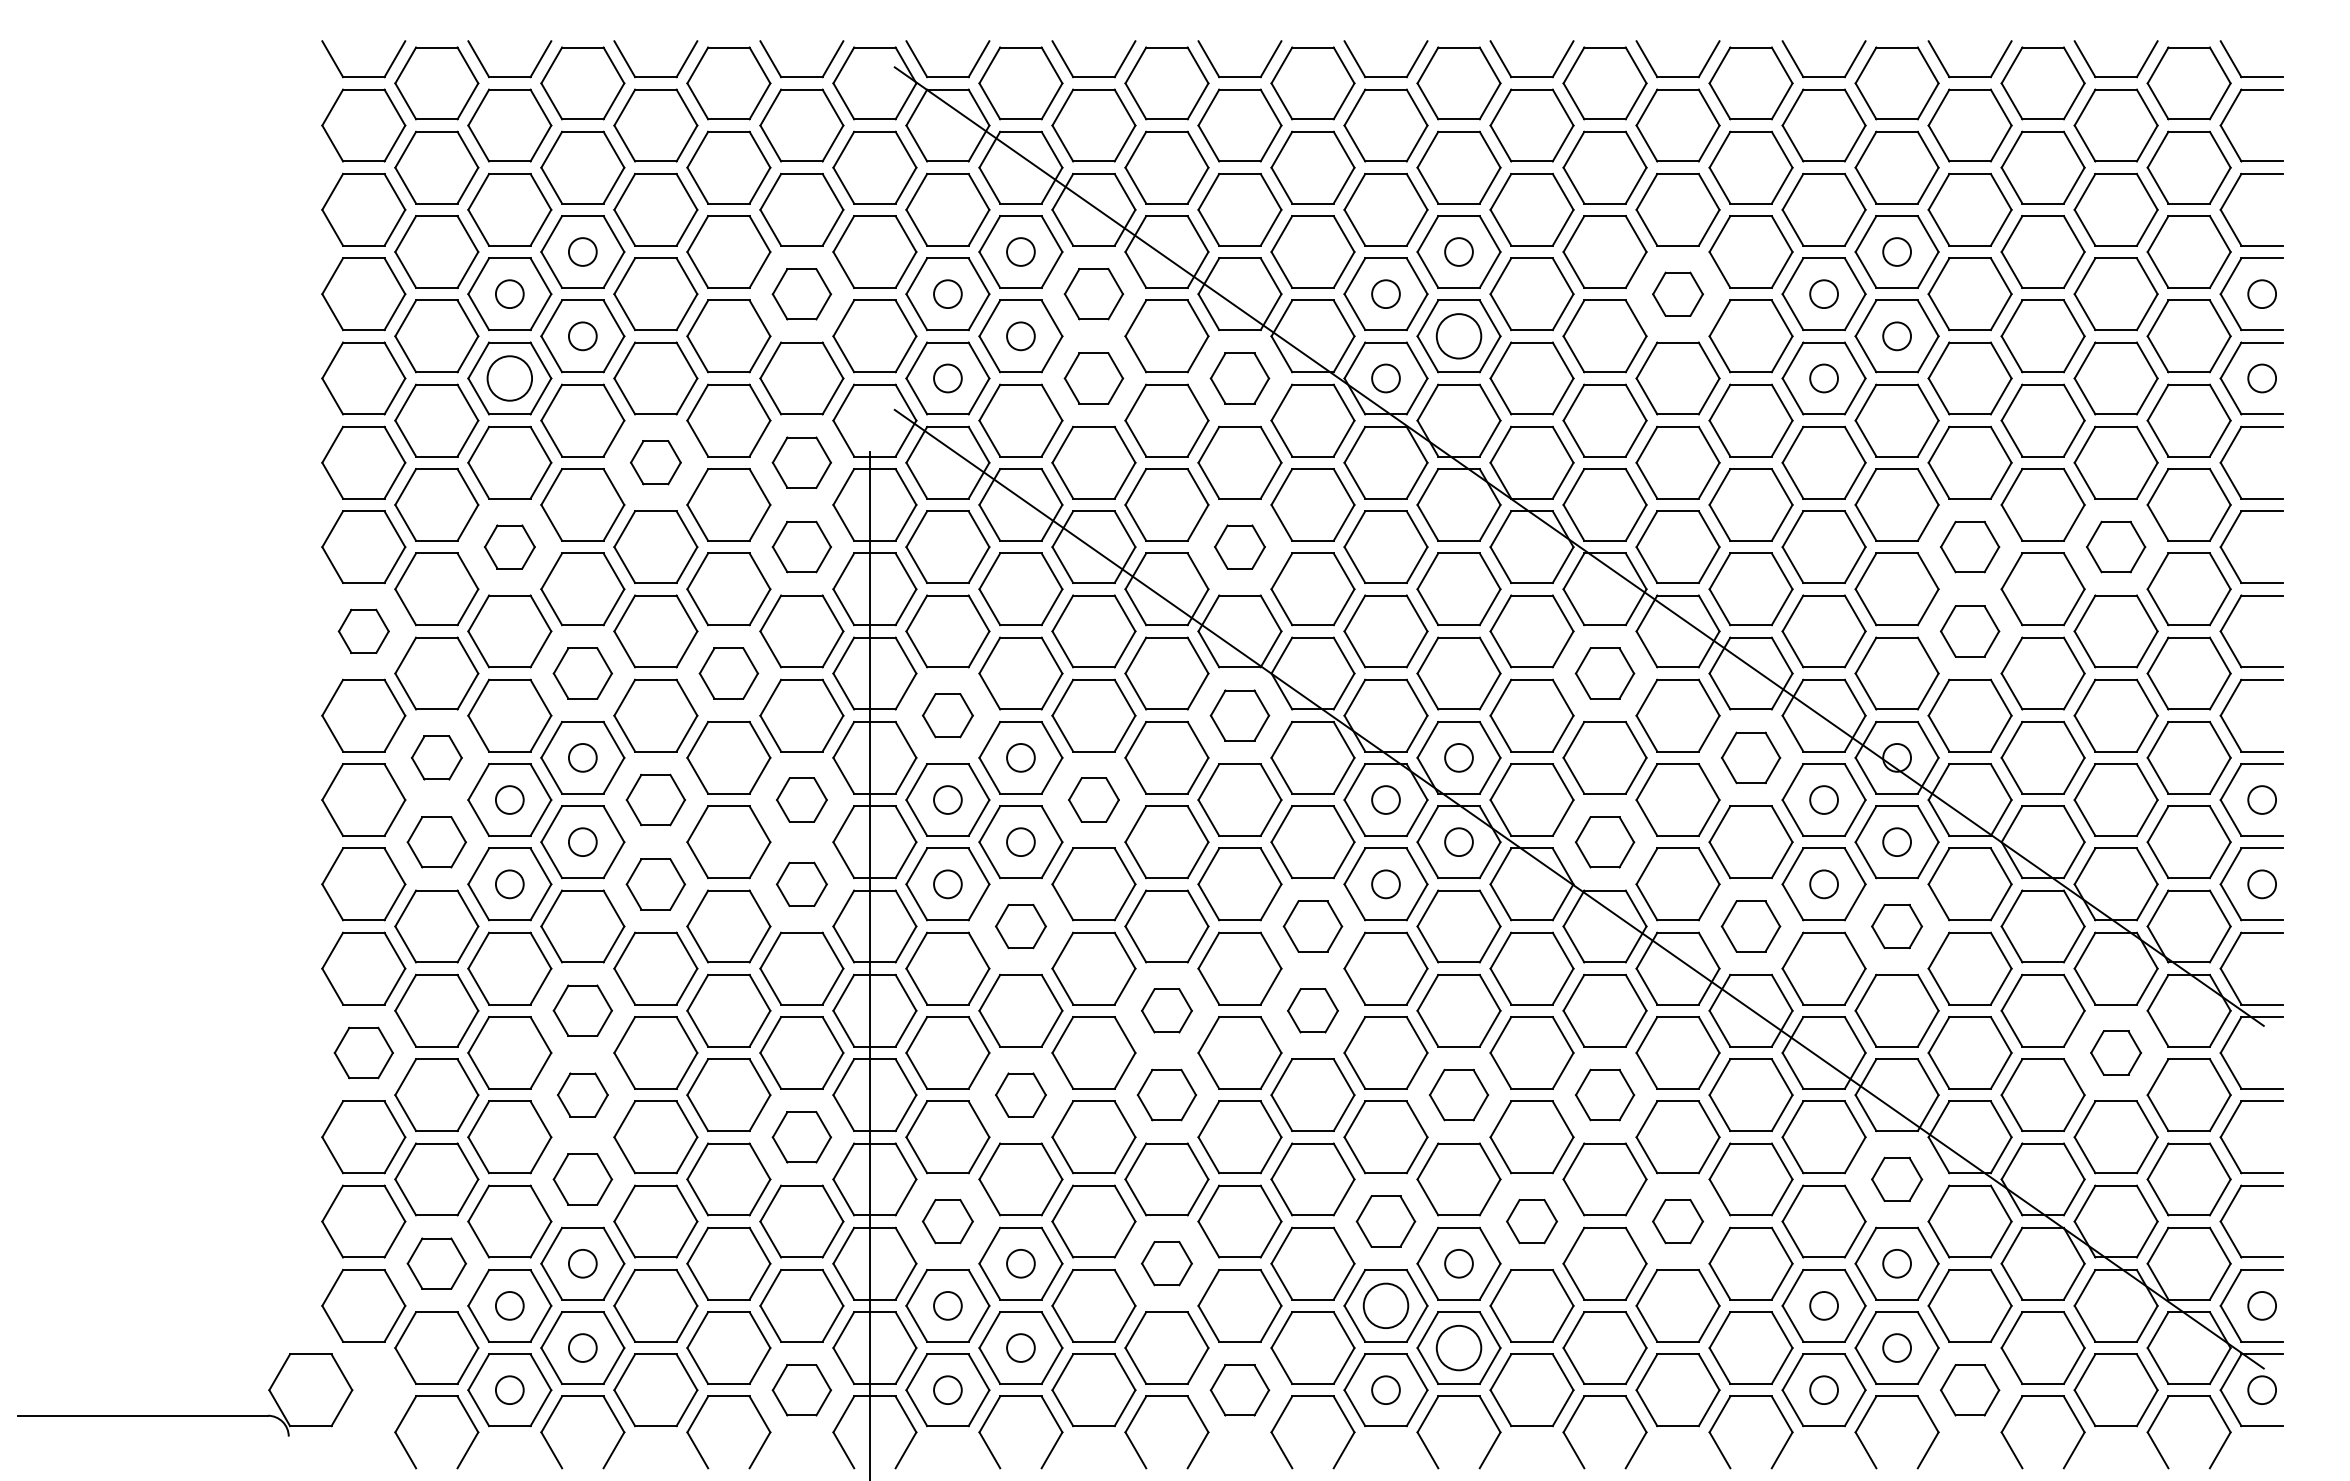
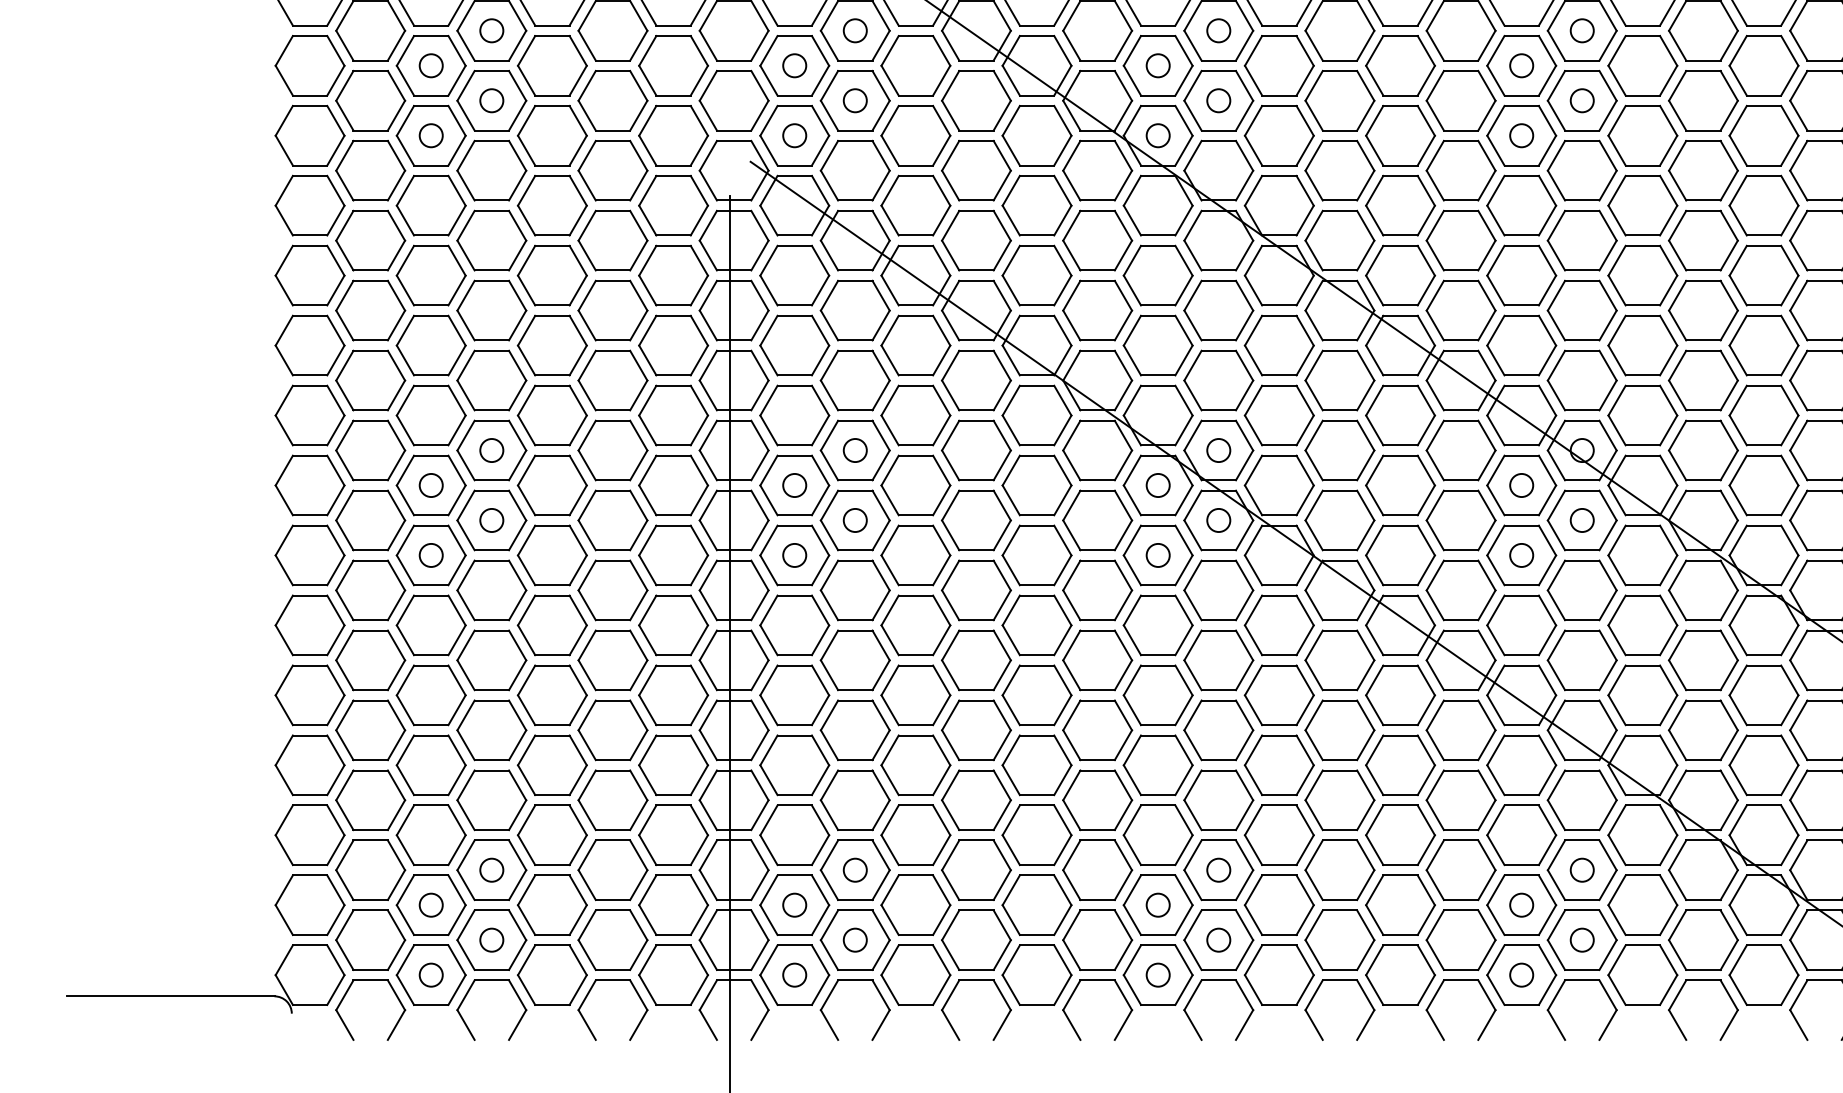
part: (1093, 293) -> (915, 65), size x1.43
part: (801, 294) -> (673, 66), size x1.43
part: (1677, 294) -> (1400, 66), size x1.67
circle: (1458, 336) -> (1218, 100), size x0.62
circle: (509, 378) -> (430, 135), size x0.62
part: (1093, 378) -> (915, 135), size x1.43
part: (1239, 378) -> (1036, 135), size x1.43
part: (655, 462) -> (552, 205), size x1.67
part: (801, 462) -> (673, 205), size x1.43
part: (509, 546) -> (430, 275), size x1.67
part: (801, 546) -> (673, 275), size x1.43
part: (1239, 546) -> (1036, 275), size x1.67
part: (1969, 546) -> (1642, 275), size x1.43
part: (2115, 546) -> (1763, 275), size x1.43
part: (363, 631) -> (309, 345), size x1.67
part: (1969, 631) -> (1642, 345), size x1.43
part: (582, 673) -> (491, 380), size x1.43
part: (728, 673) -> (612, 380), size x1.43
part: (1604, 673) -> (1339, 380), size x1.43
part: (947, 715) -> (794, 415), size x1.67
part: (1239, 715) -> (1036, 415), size x1.43
part: (436, 757) -> (370, 450), size x1.67
part: (1750, 757) -> (1460, 450), size x1.43
part: (655, 799) -> (552, 485), size x1.43
part: (801, 799) -> (673, 485), size x1.67
part: (1093, 799) -> (915, 485), size x1.67
part: (436, 842) -> (370, 520), size x1.43
part: (1604, 842) -> (1339, 520), size x1.43
part: (655, 884) -> (552, 555), size x1.43
part: (801, 884) -> (673, 555), size x1.67
part: (1020, 926) -> (854, 590), size x1.67
part: (1312, 926) -> (1097, 590), size x1.43
part: (1750, 926) -> (1460, 590), size x1.43
part: (1896, 926) -> (1581, 590), size x1.67
part: (582, 1010) -> (491, 660), size x1.43
part: (1166, 1010) -> (976, 660), size x1.67
part: (1312, 1010) -> (1097, 660), size x1.67
part: (363, 1052) -> (309, 694), size x1.43
part: (2115, 1052) -> (1763, 694), size x1.67
part: (582, 1094) -> (491, 729), size x1.67
part: (1020, 1094) -> (854, 729), size x1.67
part: (1166, 1094) -> (976, 729), size x1.43
part: (1458, 1094) -> (1218, 729), size x1.43
part: (1604, 1094) -> (1339, 729), size x1.43
part: (801, 1137) -> (673, 765), size x1.43
part: (582, 1179) -> (491, 800), size x1.43
part: (1896, 1179) -> (1581, 800), size x1.67
part: (947, 1221) -> (794, 835), size x1.67
part: (1385, 1221) -> (1157, 835), size x1.43
part: (1531, 1221) -> (1278, 835), size x1.67
part: (1677, 1221) -> (1400, 835), size x1.67
part: (436, 1263) -> (370, 870), size x1.43
part: (1166, 1263) -> (976, 870), size x1.67
circle: (1385, 1305) -> (1157, 904), size x0.62
circle: (1458, 1347) -> (1218, 939), size x0.62
part: (801, 1390) -> (673, 975), size x1.43
part: (1239, 1390) -> (1036, 975), size x1.43
part: (1969, 1390) -> (1642, 975), size x1.43
part: (185, 1415) -> (206, 996), moved

